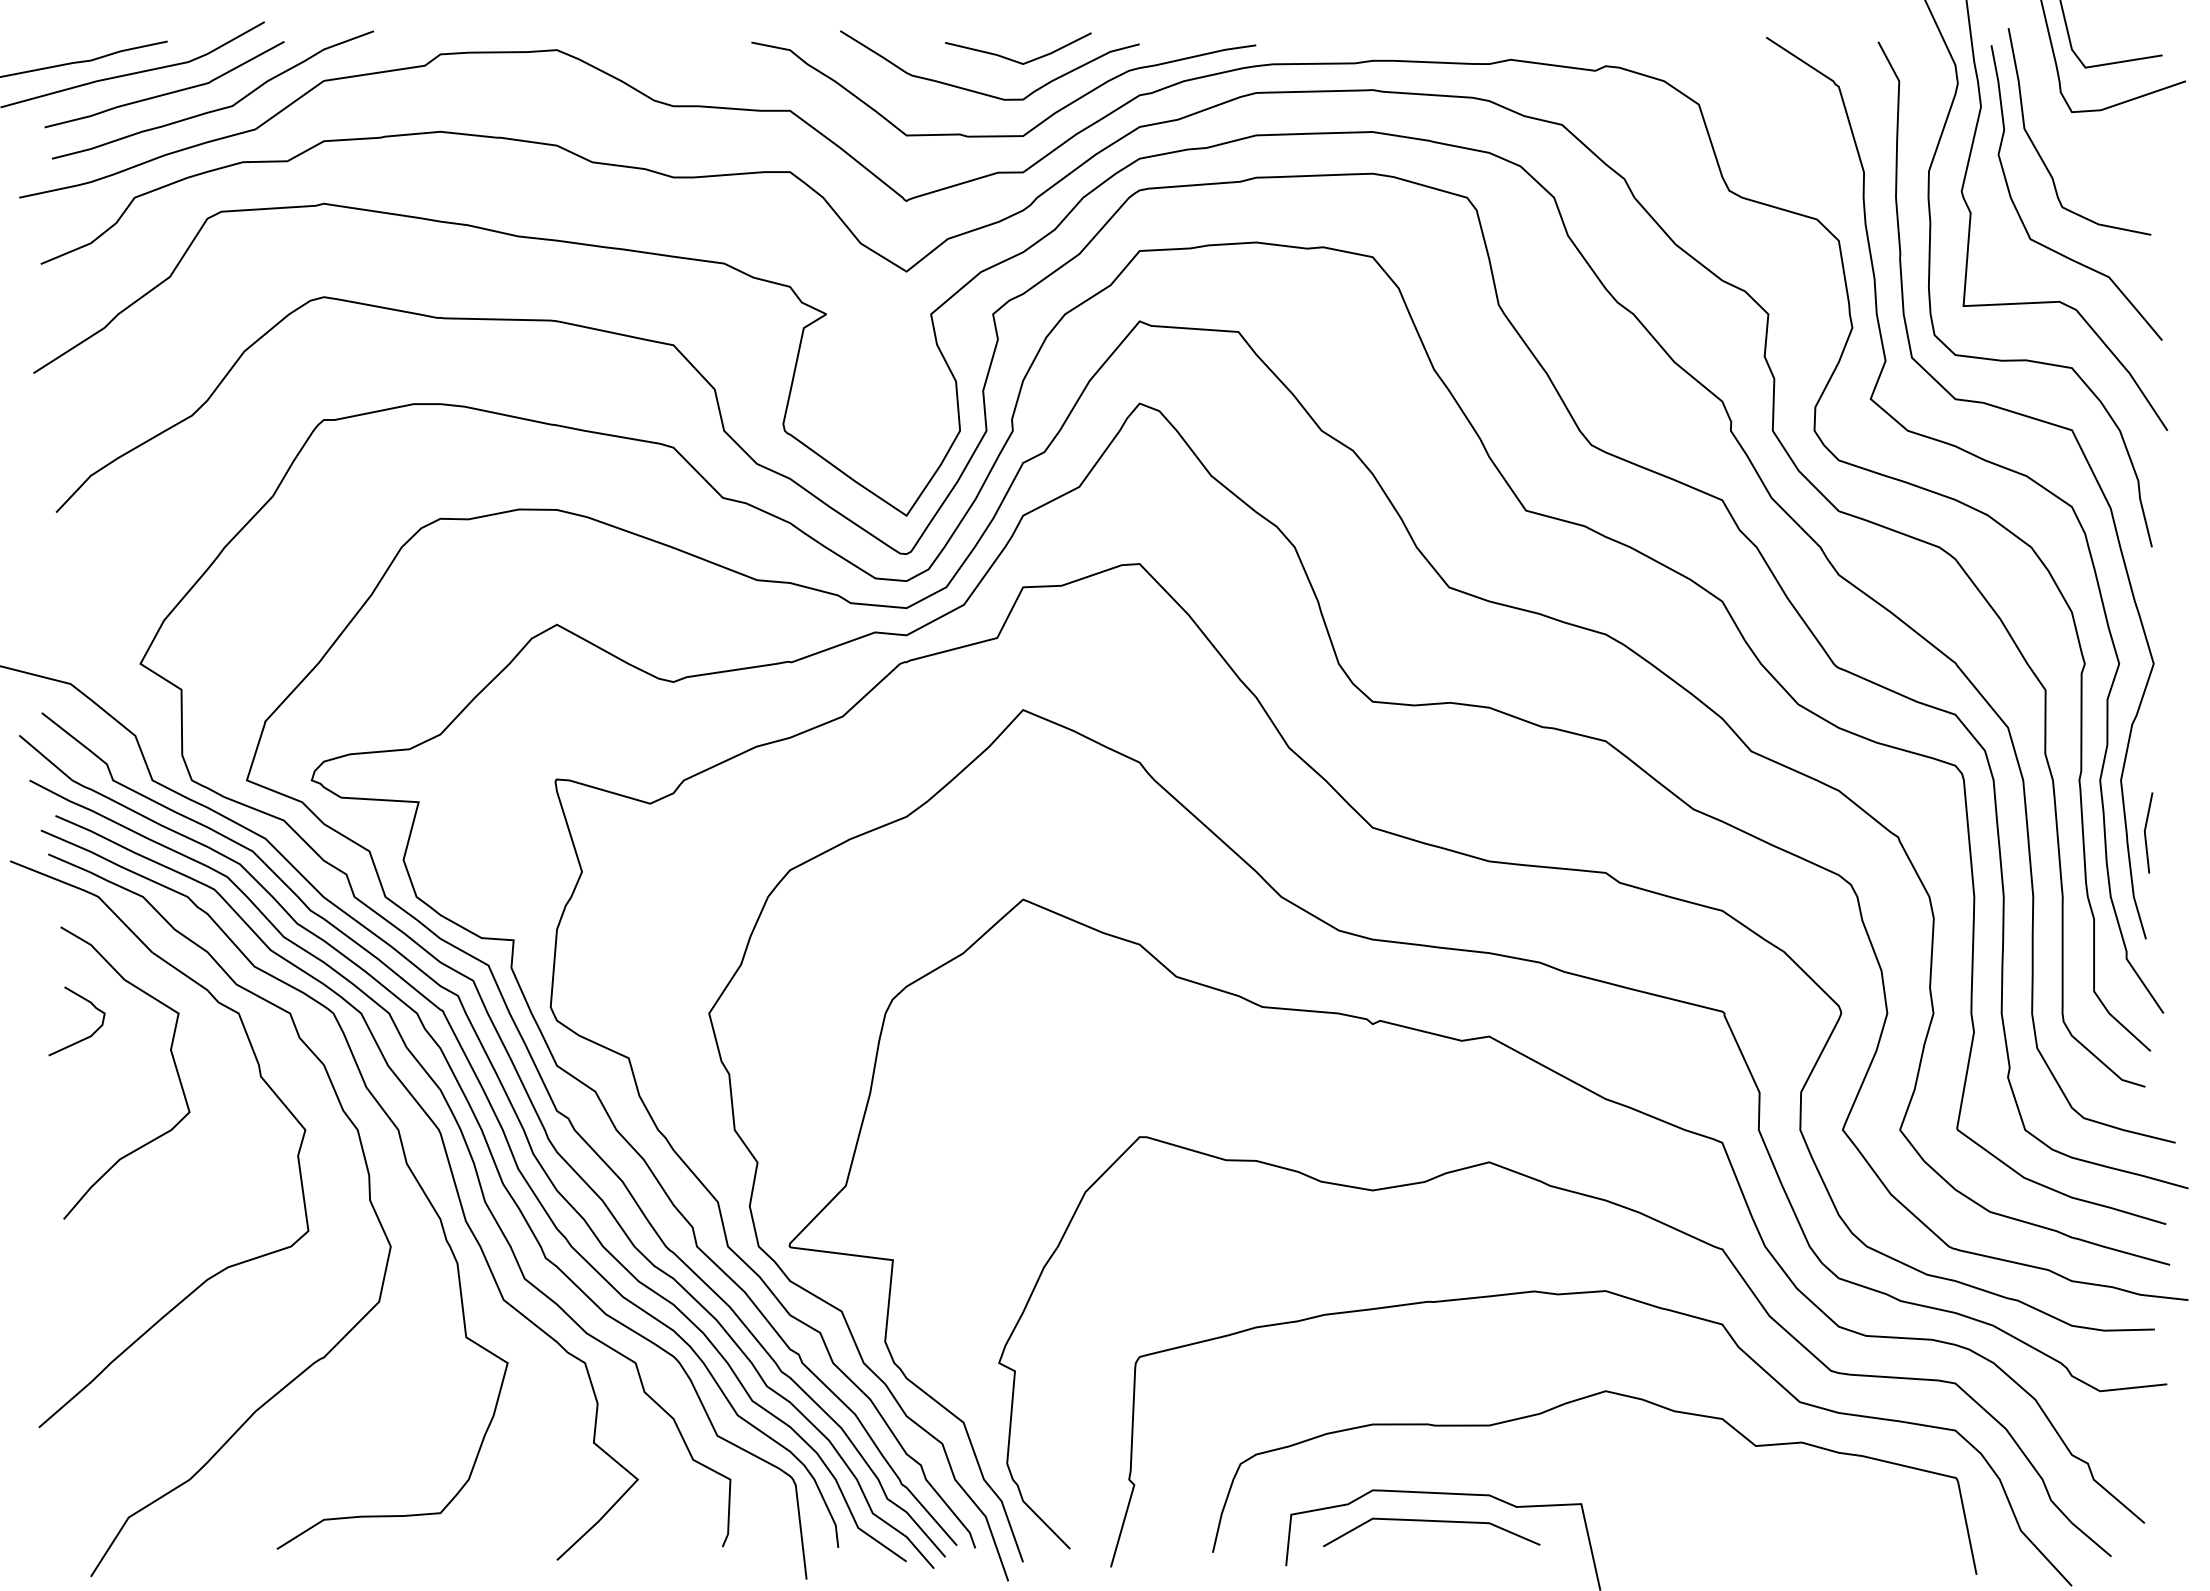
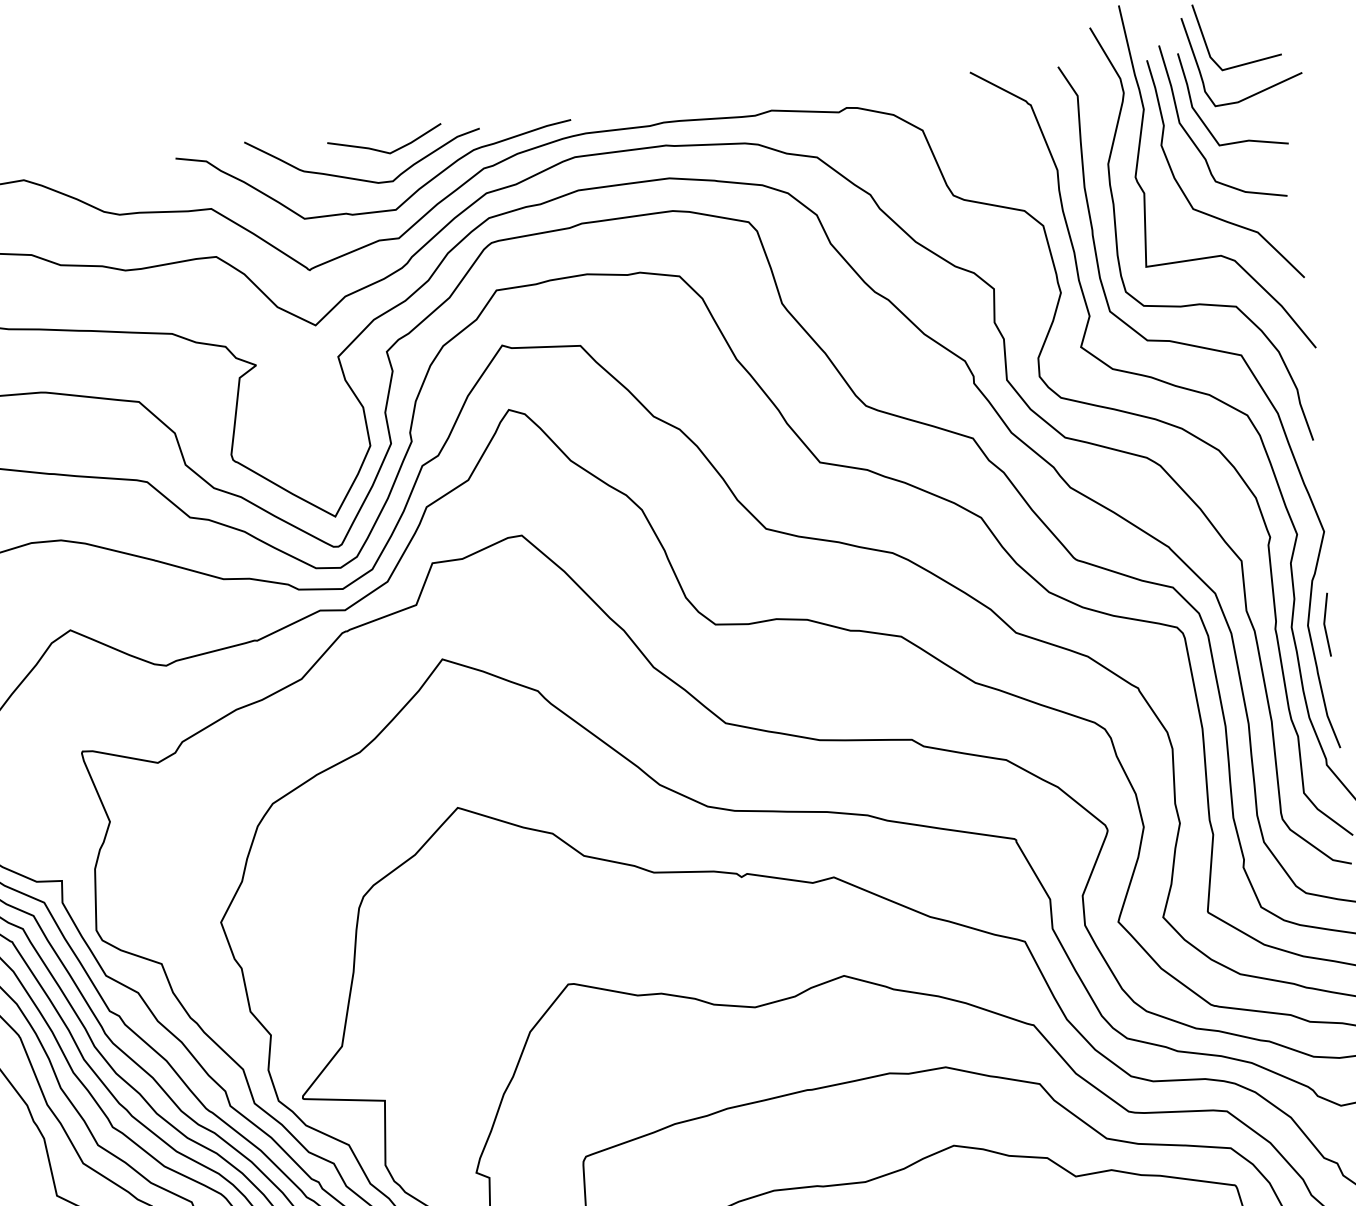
curve: (2052, 125) -> (1201, 118), added
line: (2145, 832) -> (1324, 624), moved

